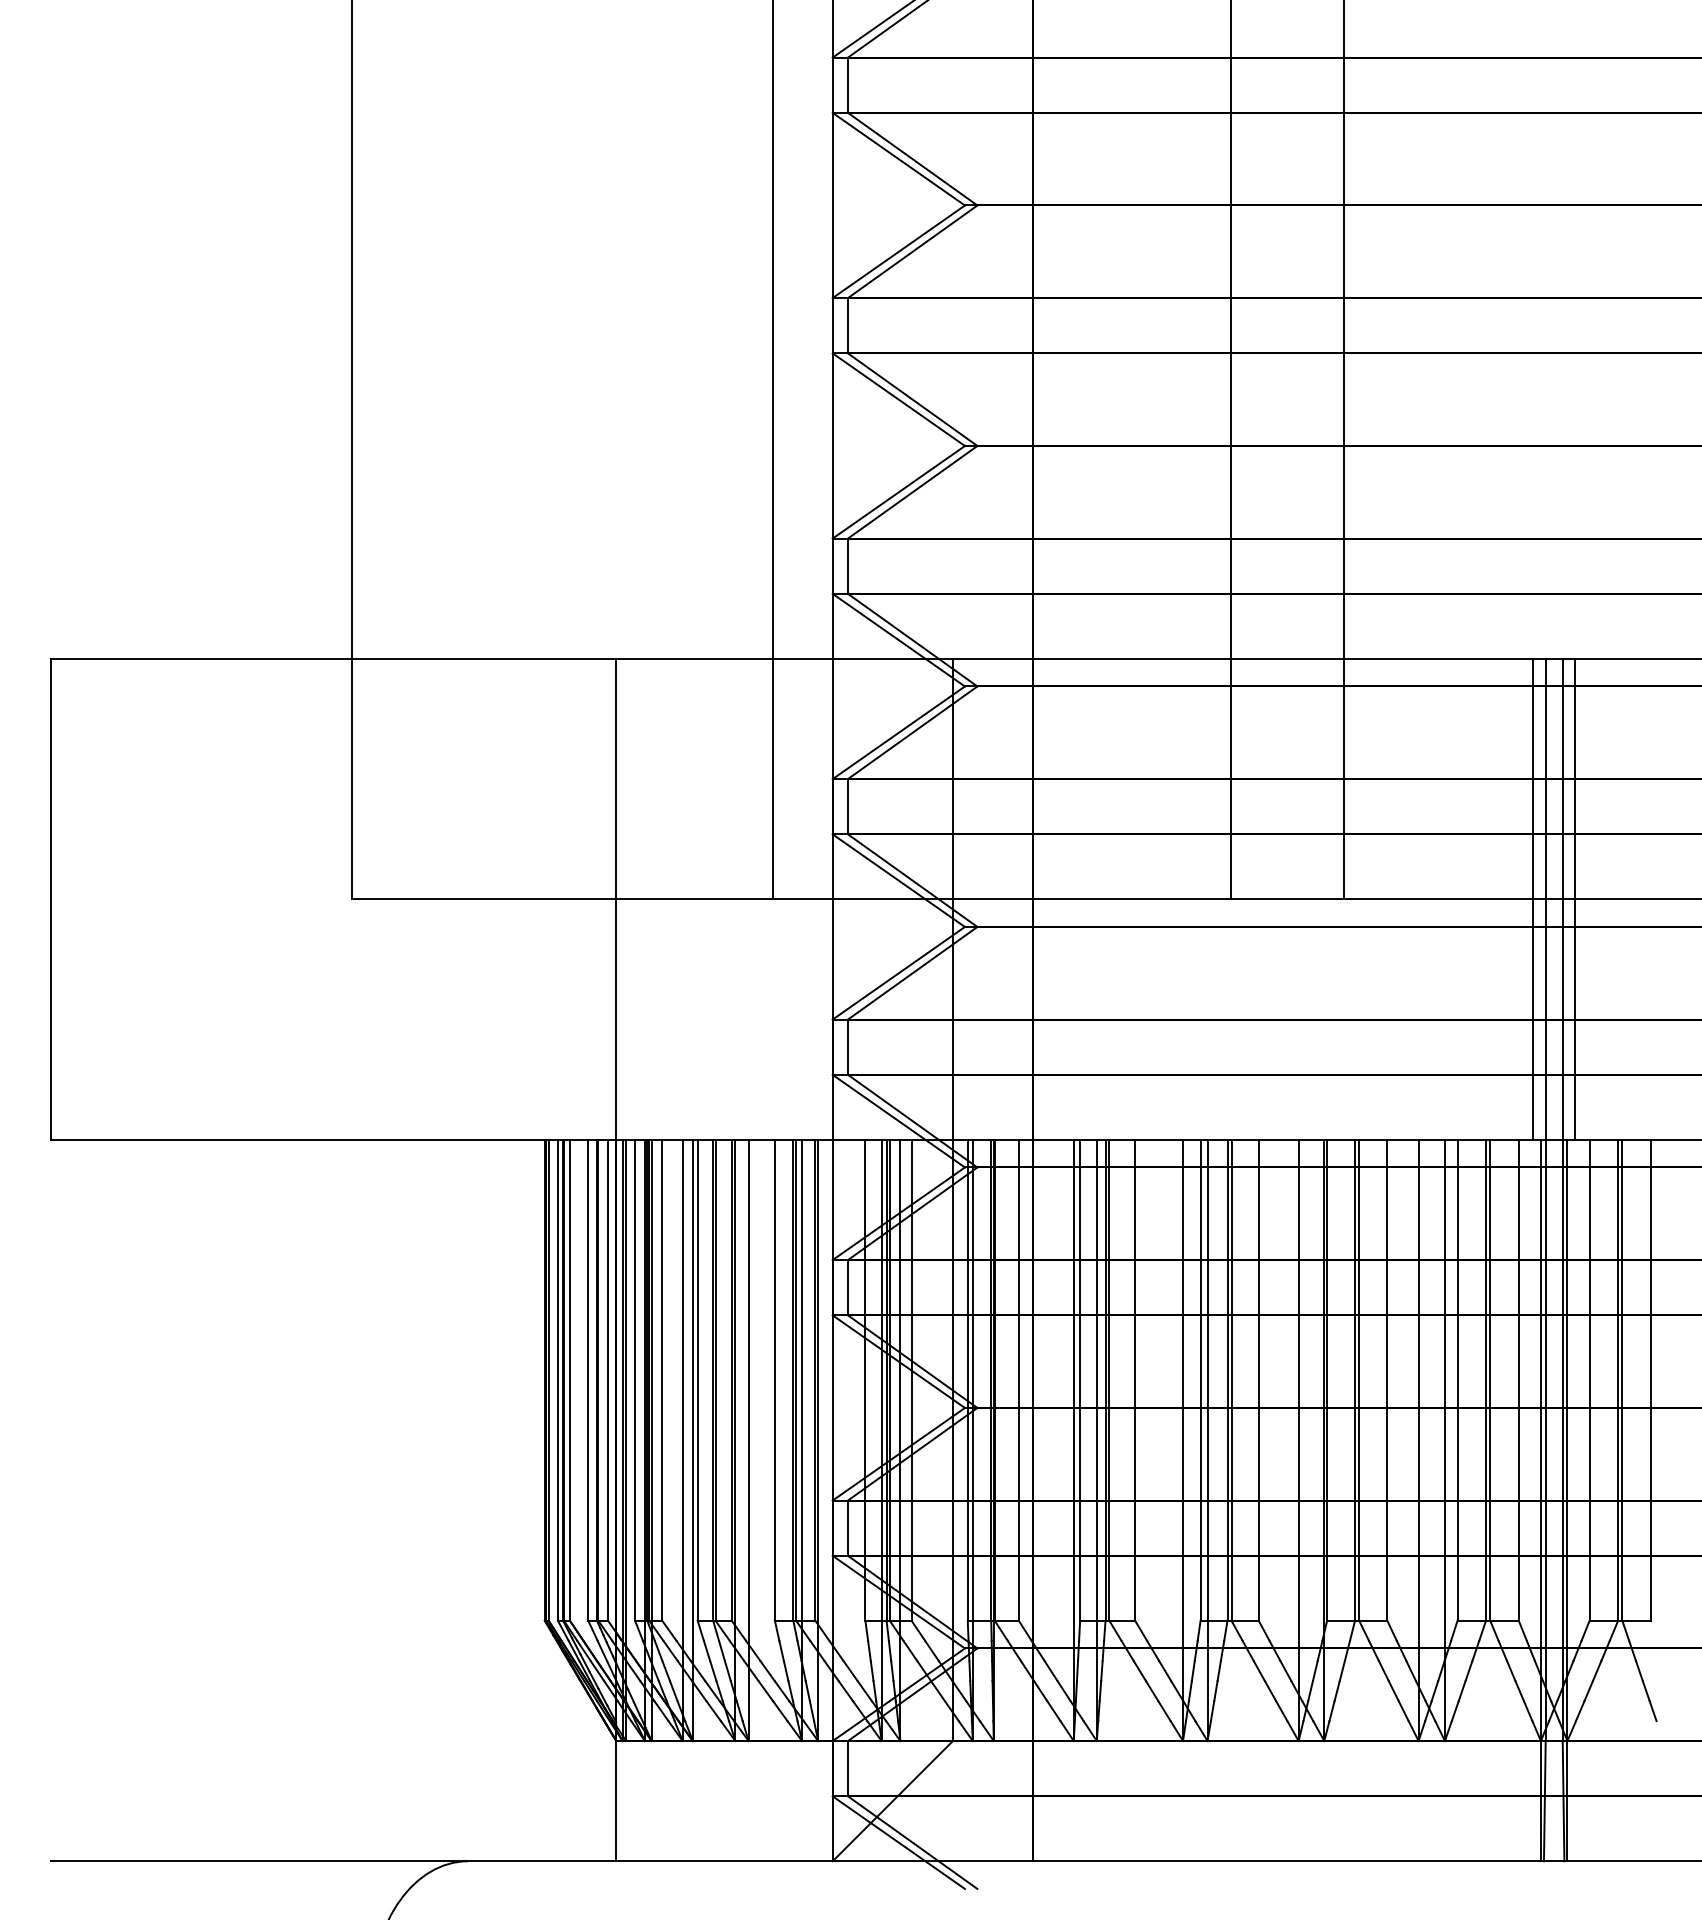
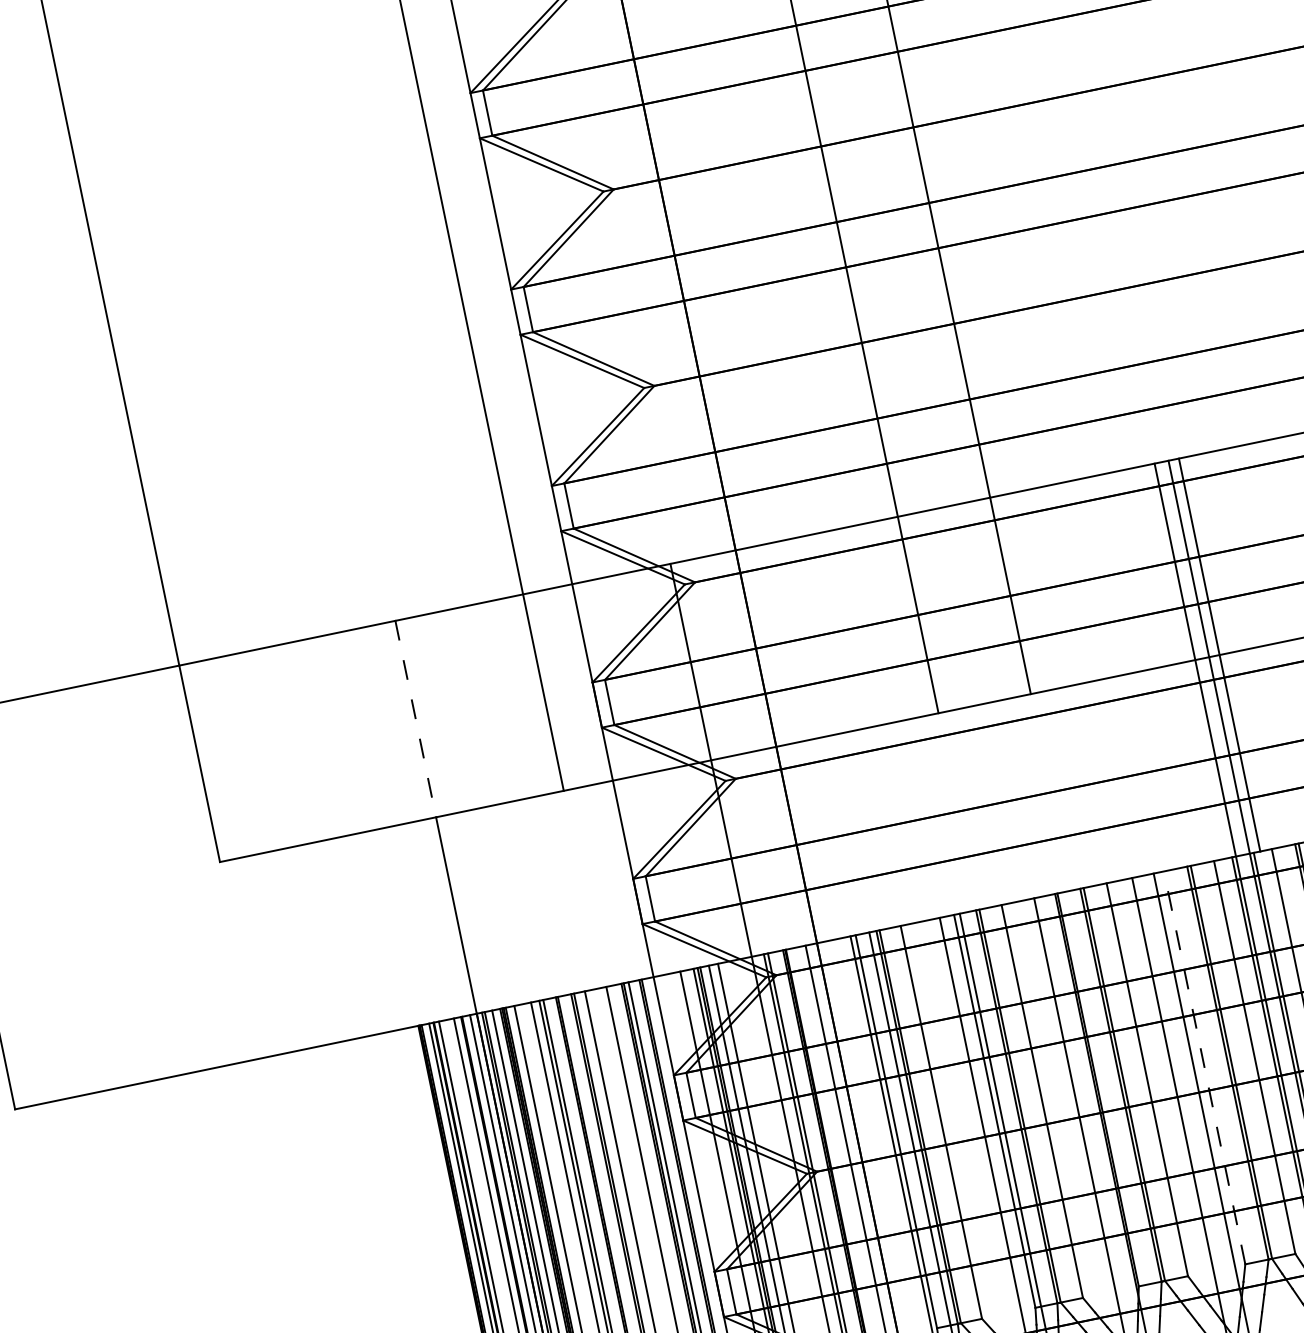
line: (616, 779) -> (416, 719), solid -> dashed
line: (1532, 898) -> (1184, 661), removed
line: (1457, 1379) -> (1204, 1067), solid -> dashed

